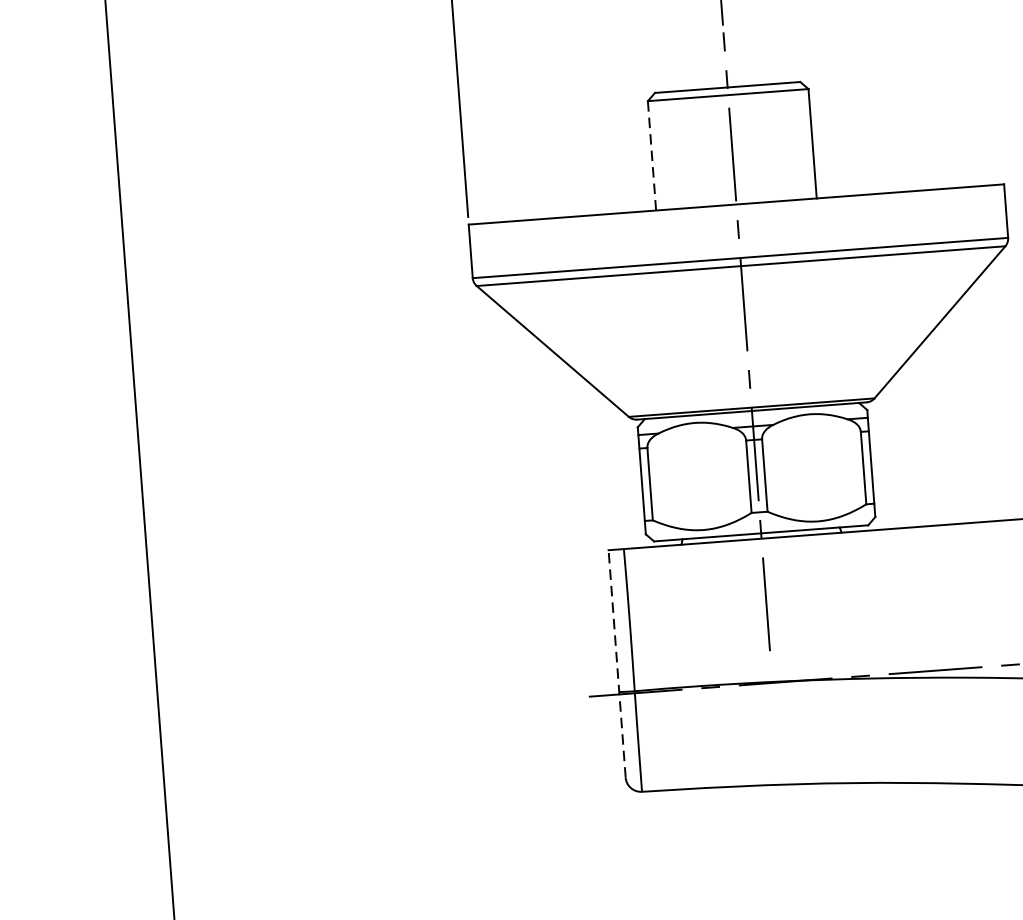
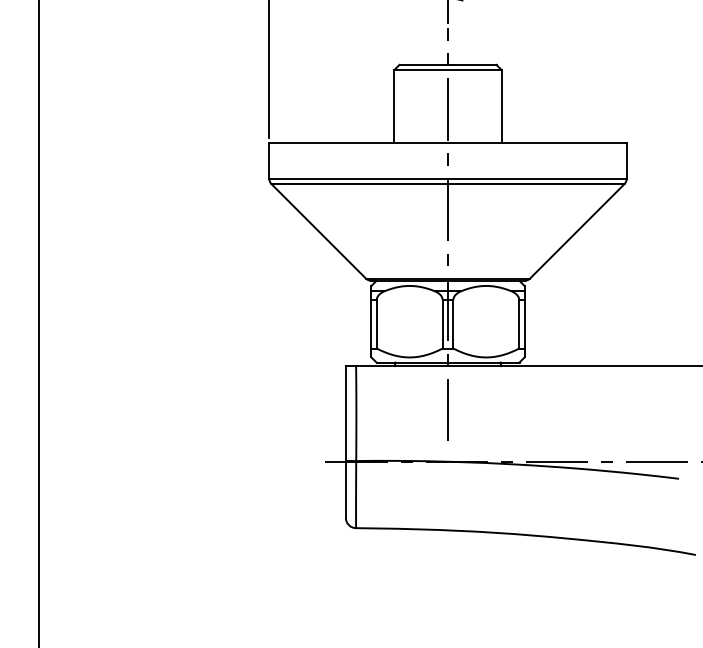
line: (652, 155) -> (394, 106), dashed -> solid
line: (616, 664) -> (345, 442), dashed -> solid

